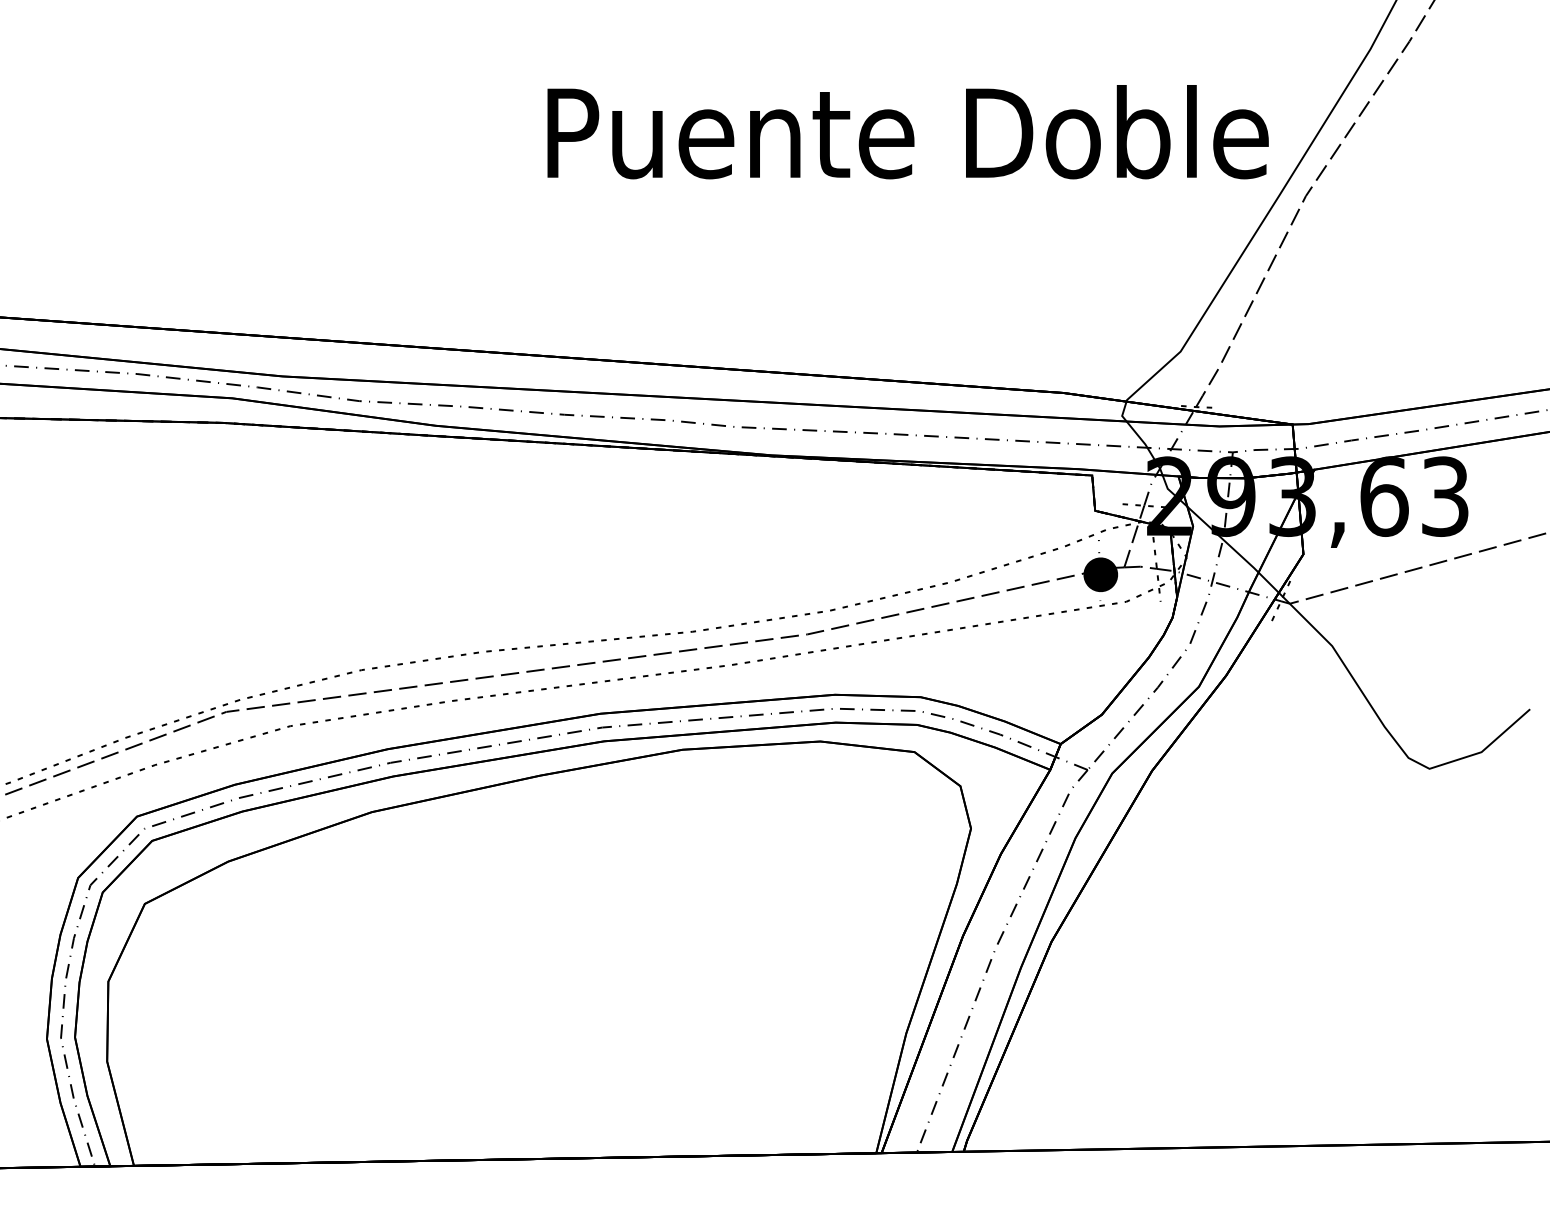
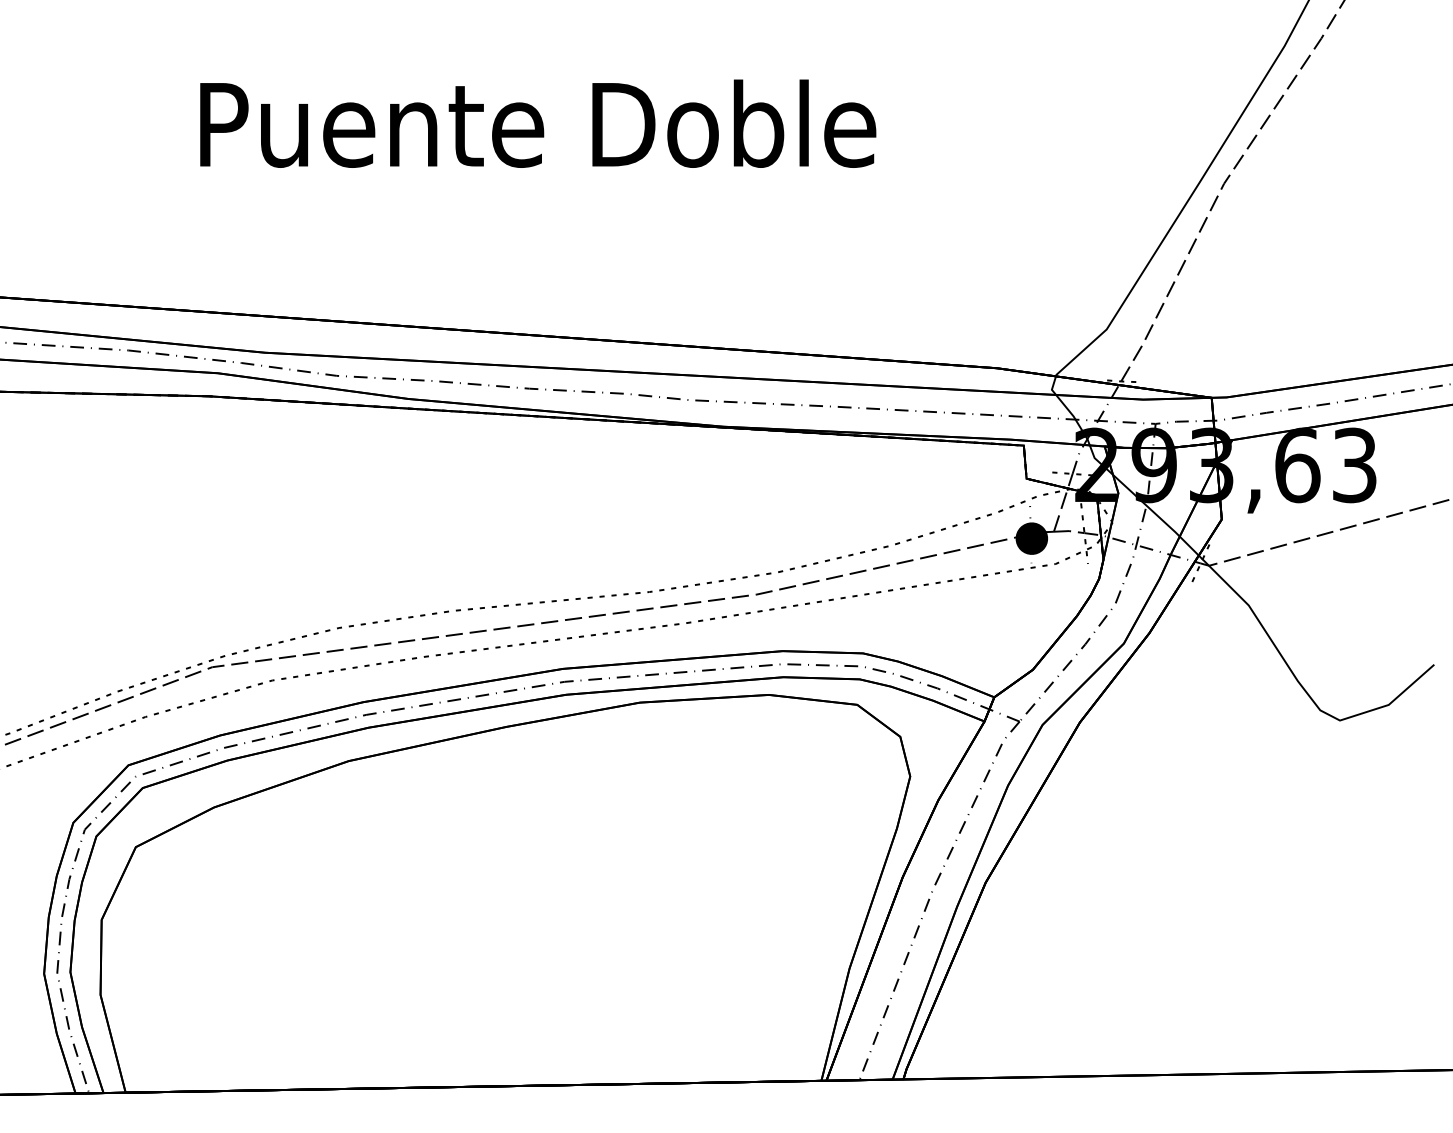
text: (907, 132) -> (537, 124), moved

